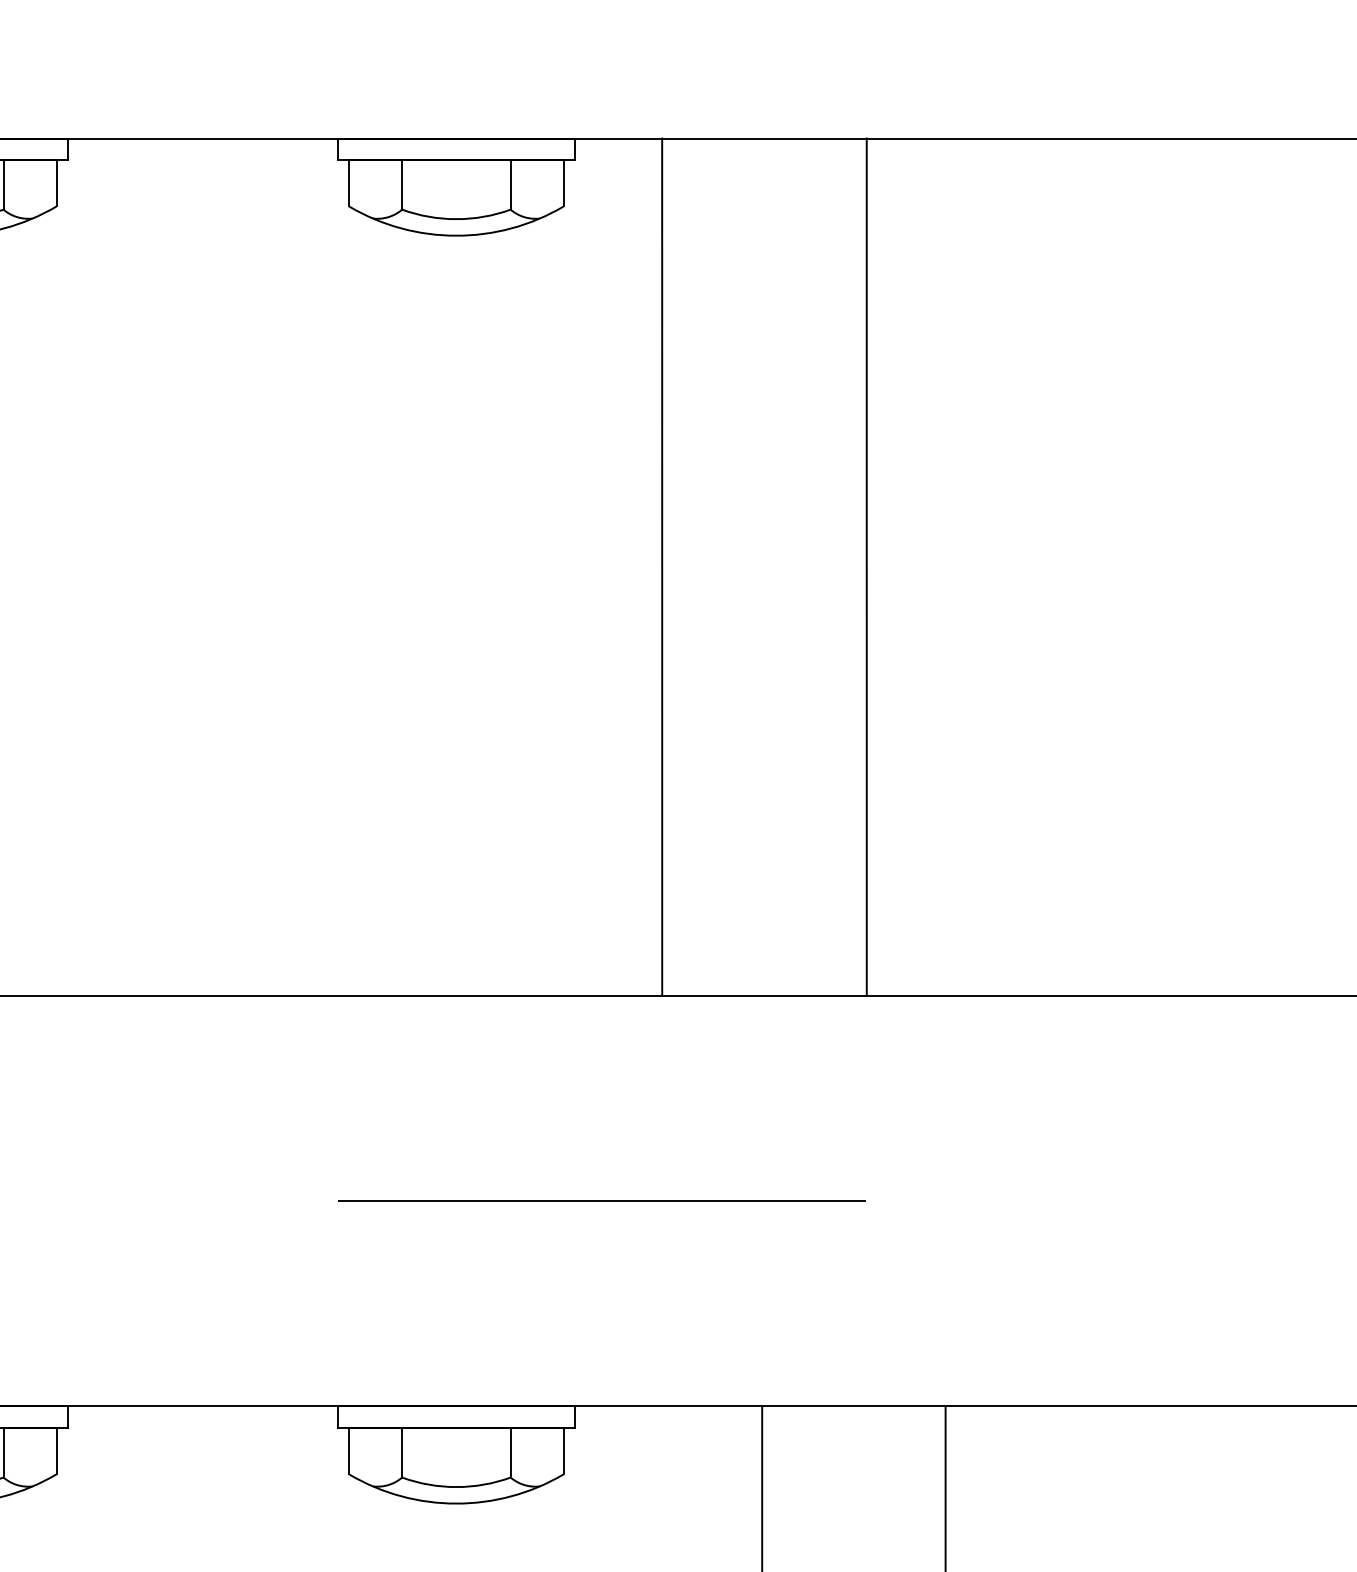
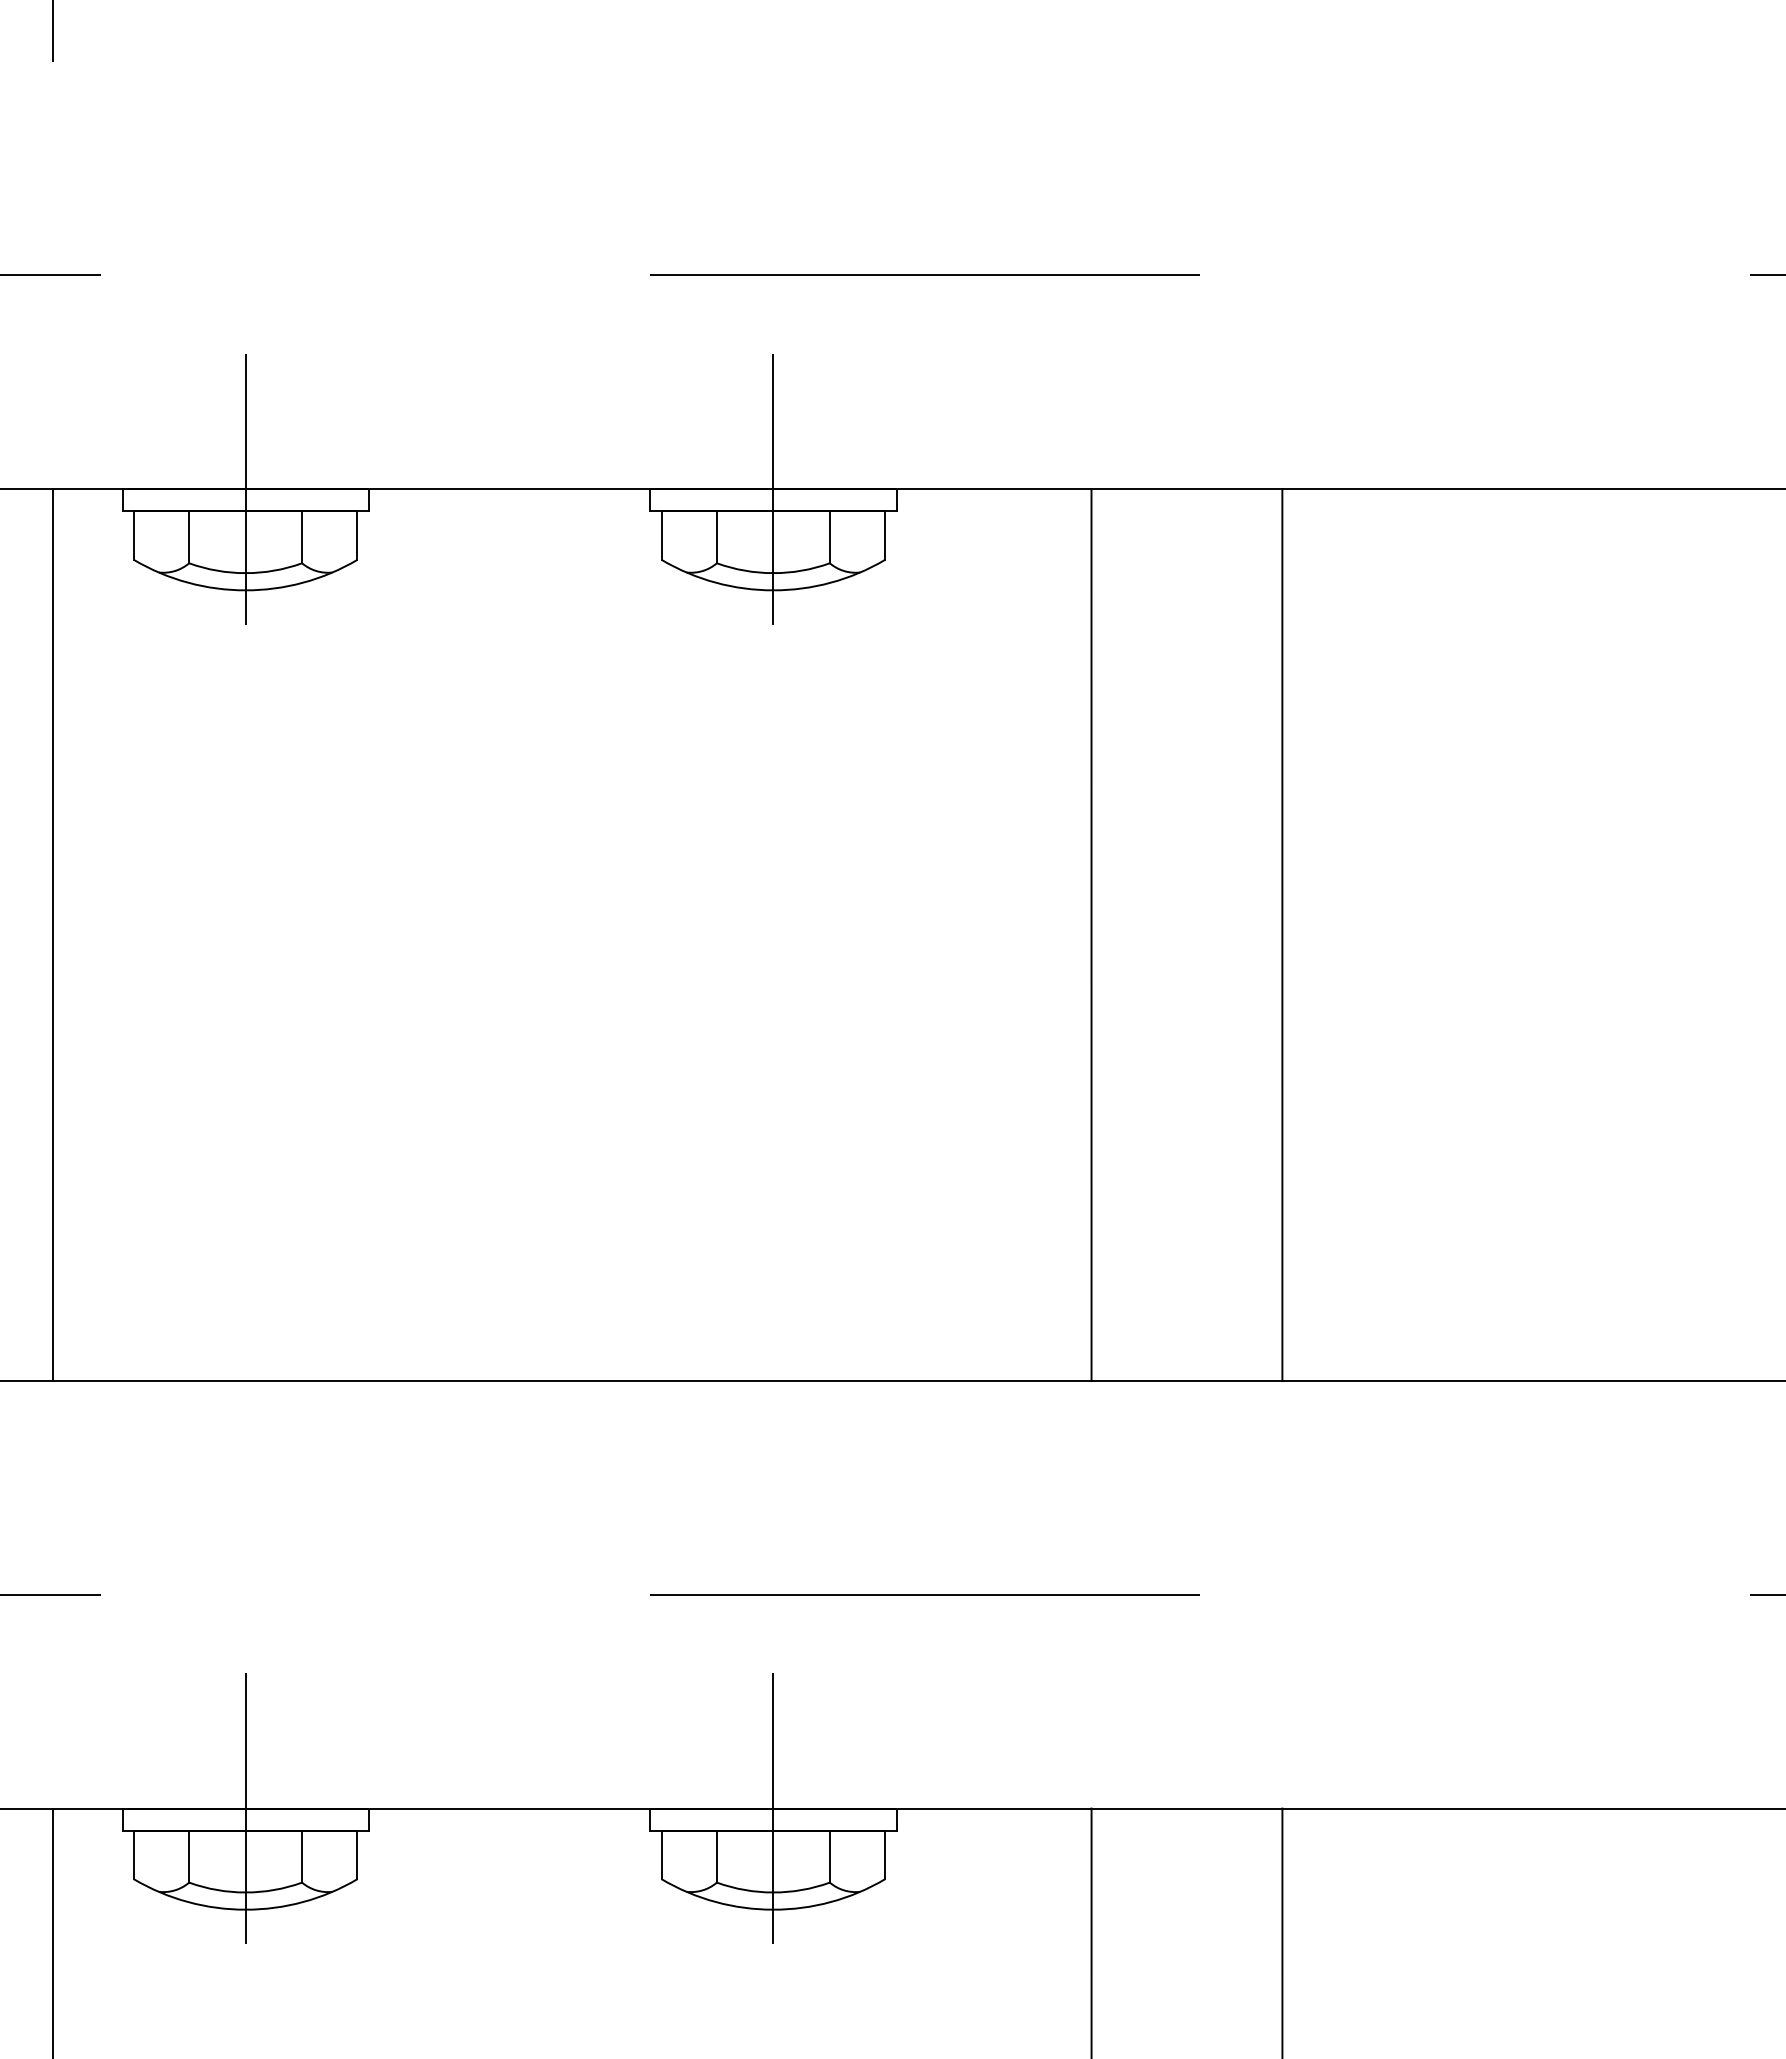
line: (456, 137) -> (773, 488), added
line: (662, 567) -> (1091, 935), moved
line: (866, 567) -> (1282, 935), moved
line: (456, 1406) -> (773, 1808), added

